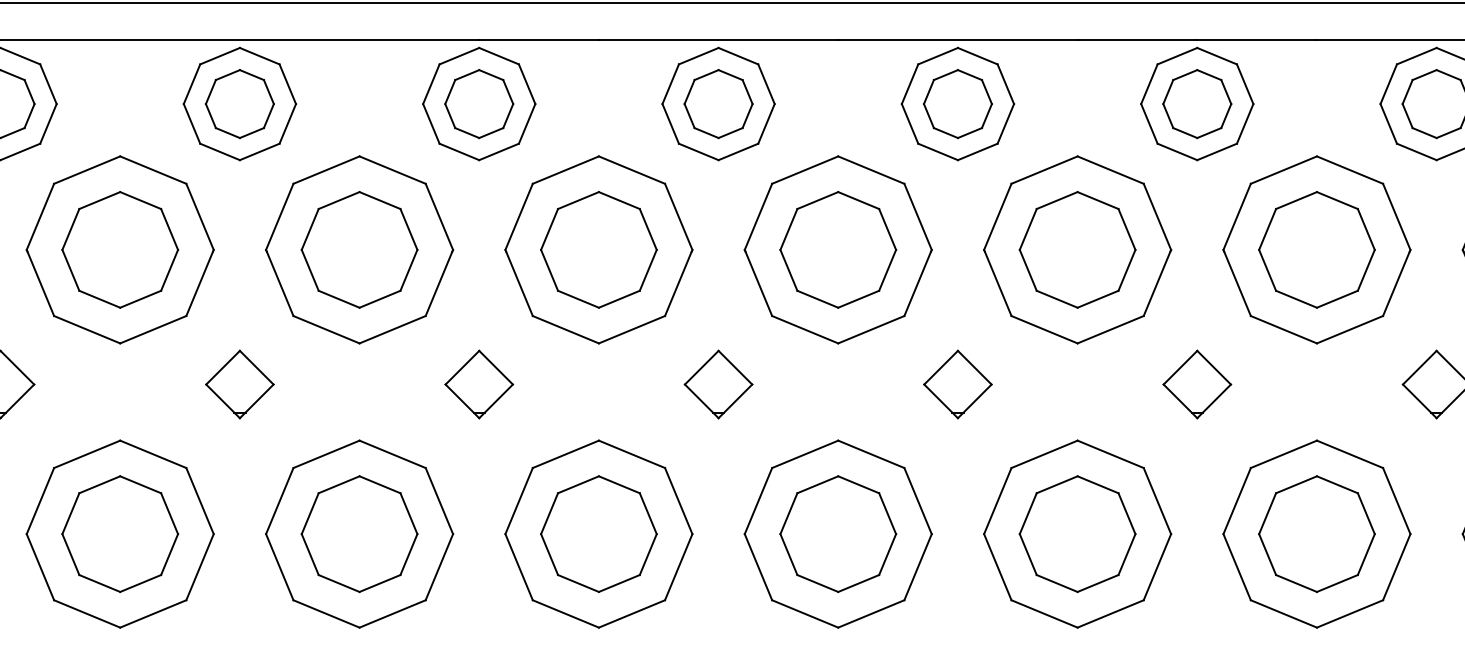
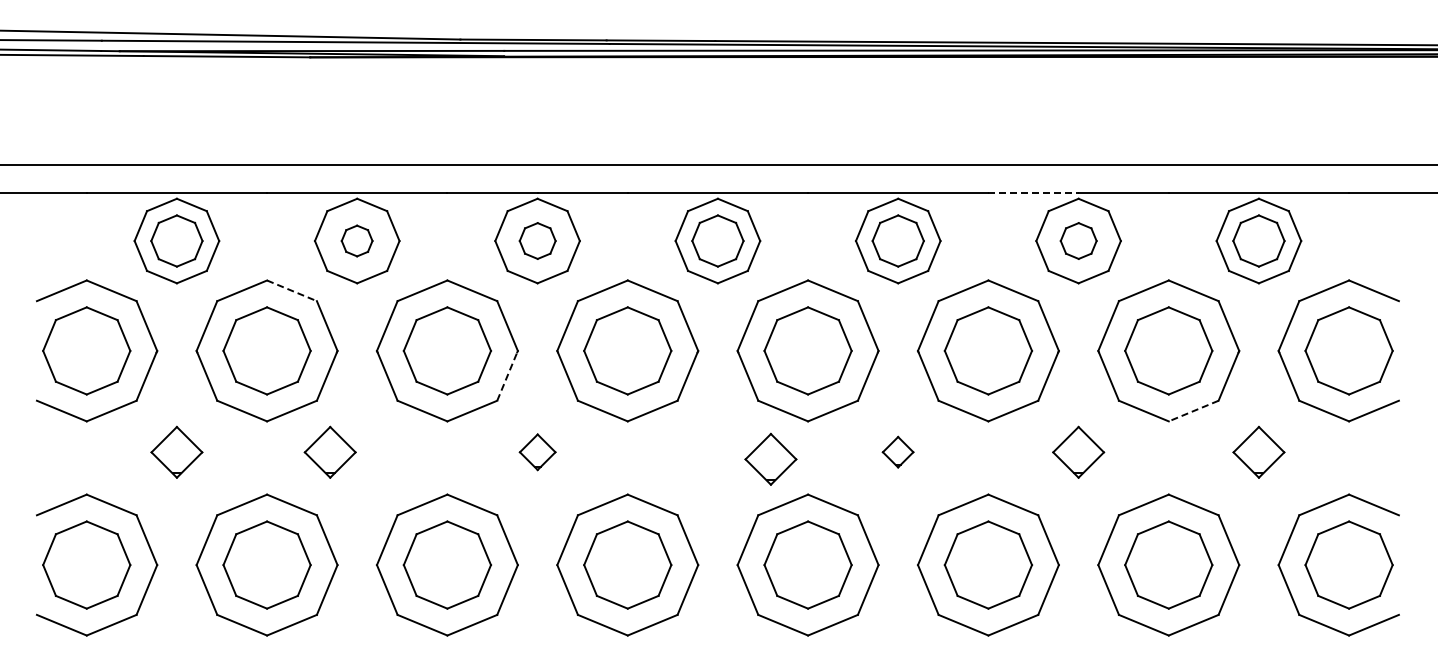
line: (1138, 40) -> (1034, 193), solid -> dashed
part: (238, 103) -> (356, 240), size x0.6
part: (479, 103) -> (537, 240), size x0.7
part: (1197, 103) -> (1078, 240), size x0.7
line: (153, 169) -> (292, 290), solid -> dashed
line: (439, 283) -> (507, 376), solid -> dashed
line: (1349, 330) -> (1193, 411), solid -> dashed
part: (238, 383) -> (329, 451), moved
part: (479, 383) -> (537, 451), size x0.7
part: (718, 383) -> (770, 458), moved
part: (956, 383) -> (897, 451), size x0.6

